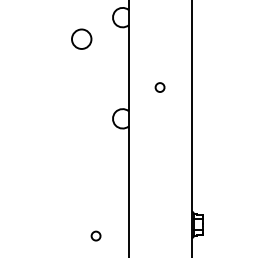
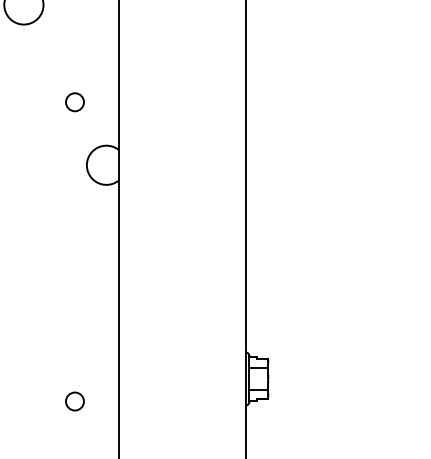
circle: (159, 87) -> (73, 102), moved
circle: (95, 235) -> (73, 400), moved

